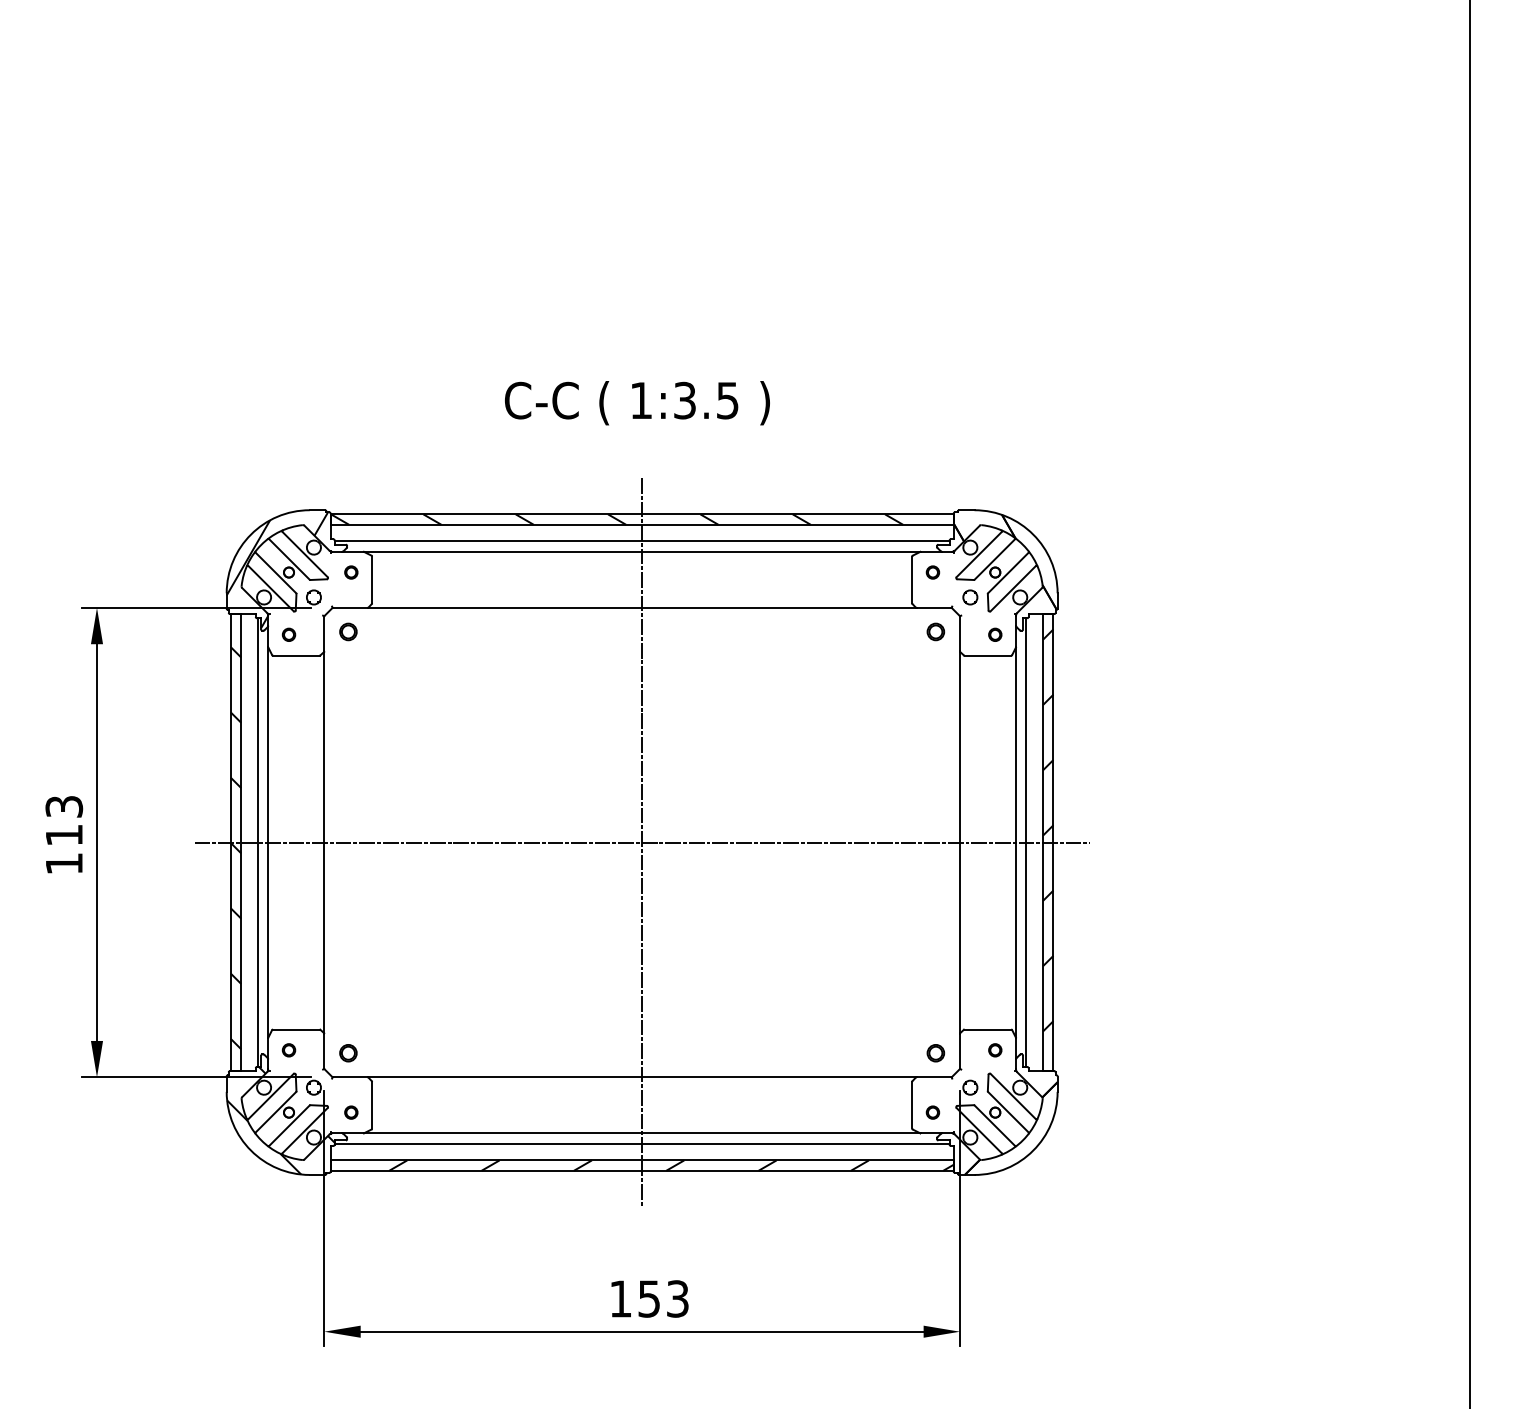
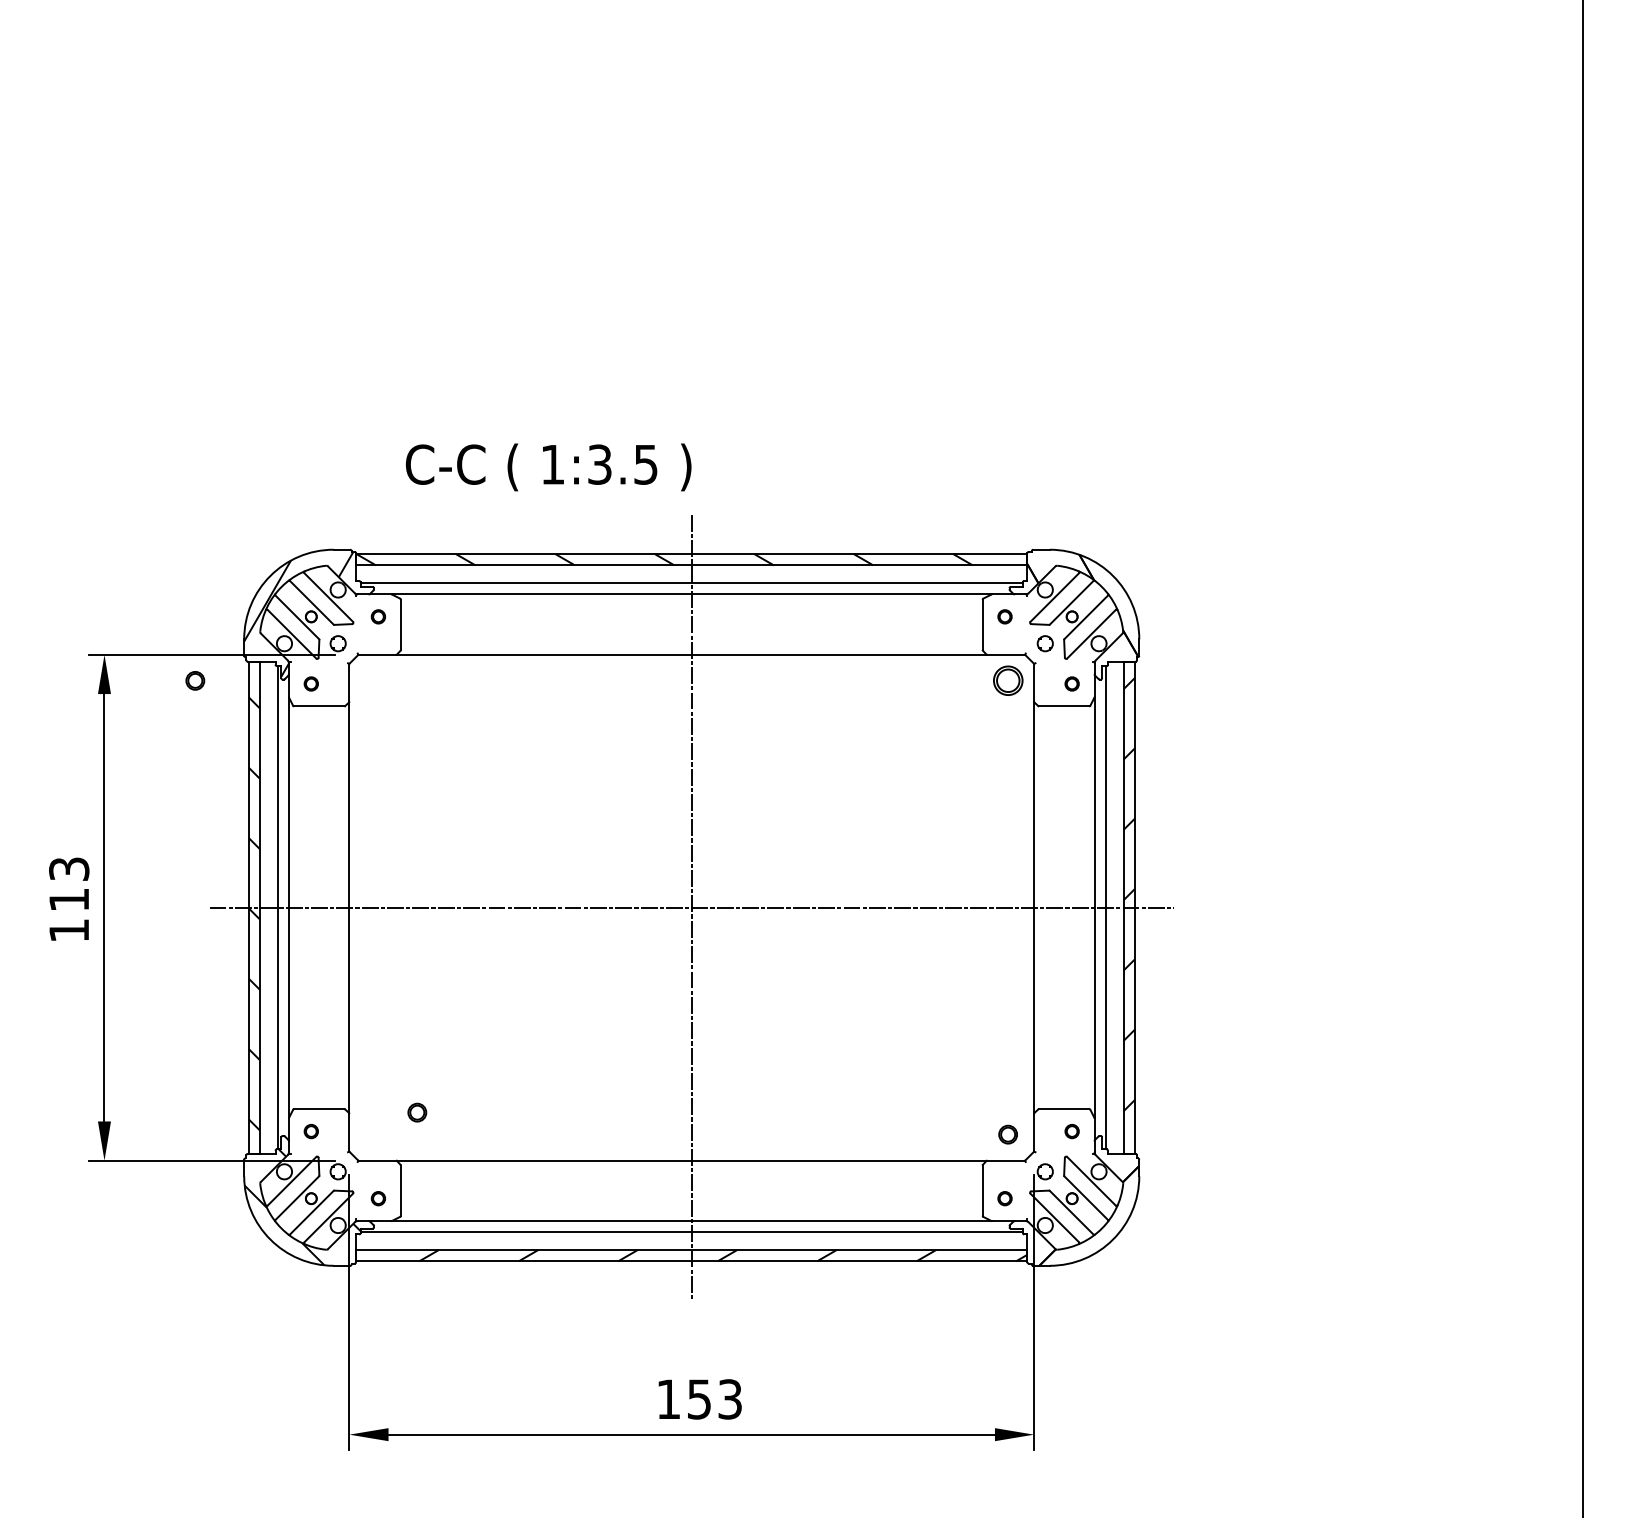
text: (637, 403) -> (548, 467), moved
part: (348, 631) -> (195, 680), moved
part: (935, 631) -> (1007, 680), size x1.6
part: (348, 1053) -> (417, 1112), moved

